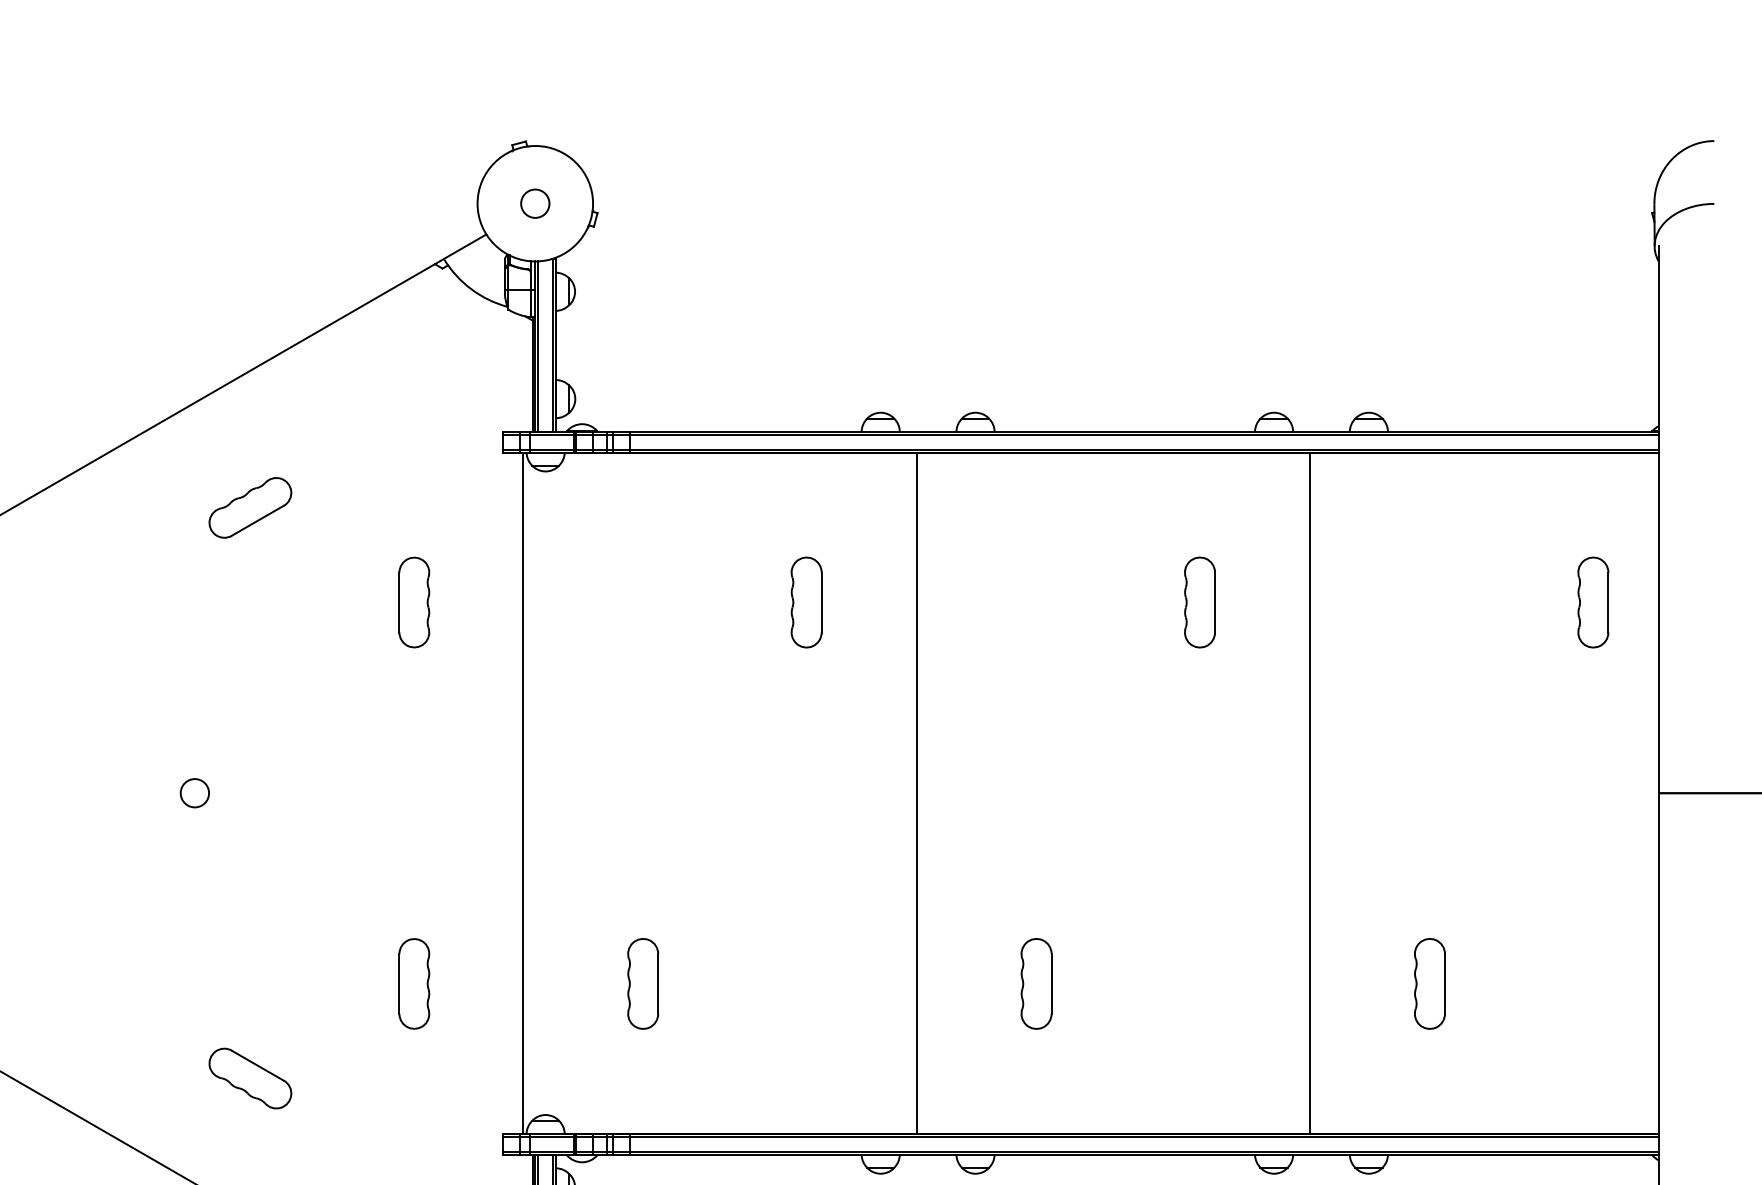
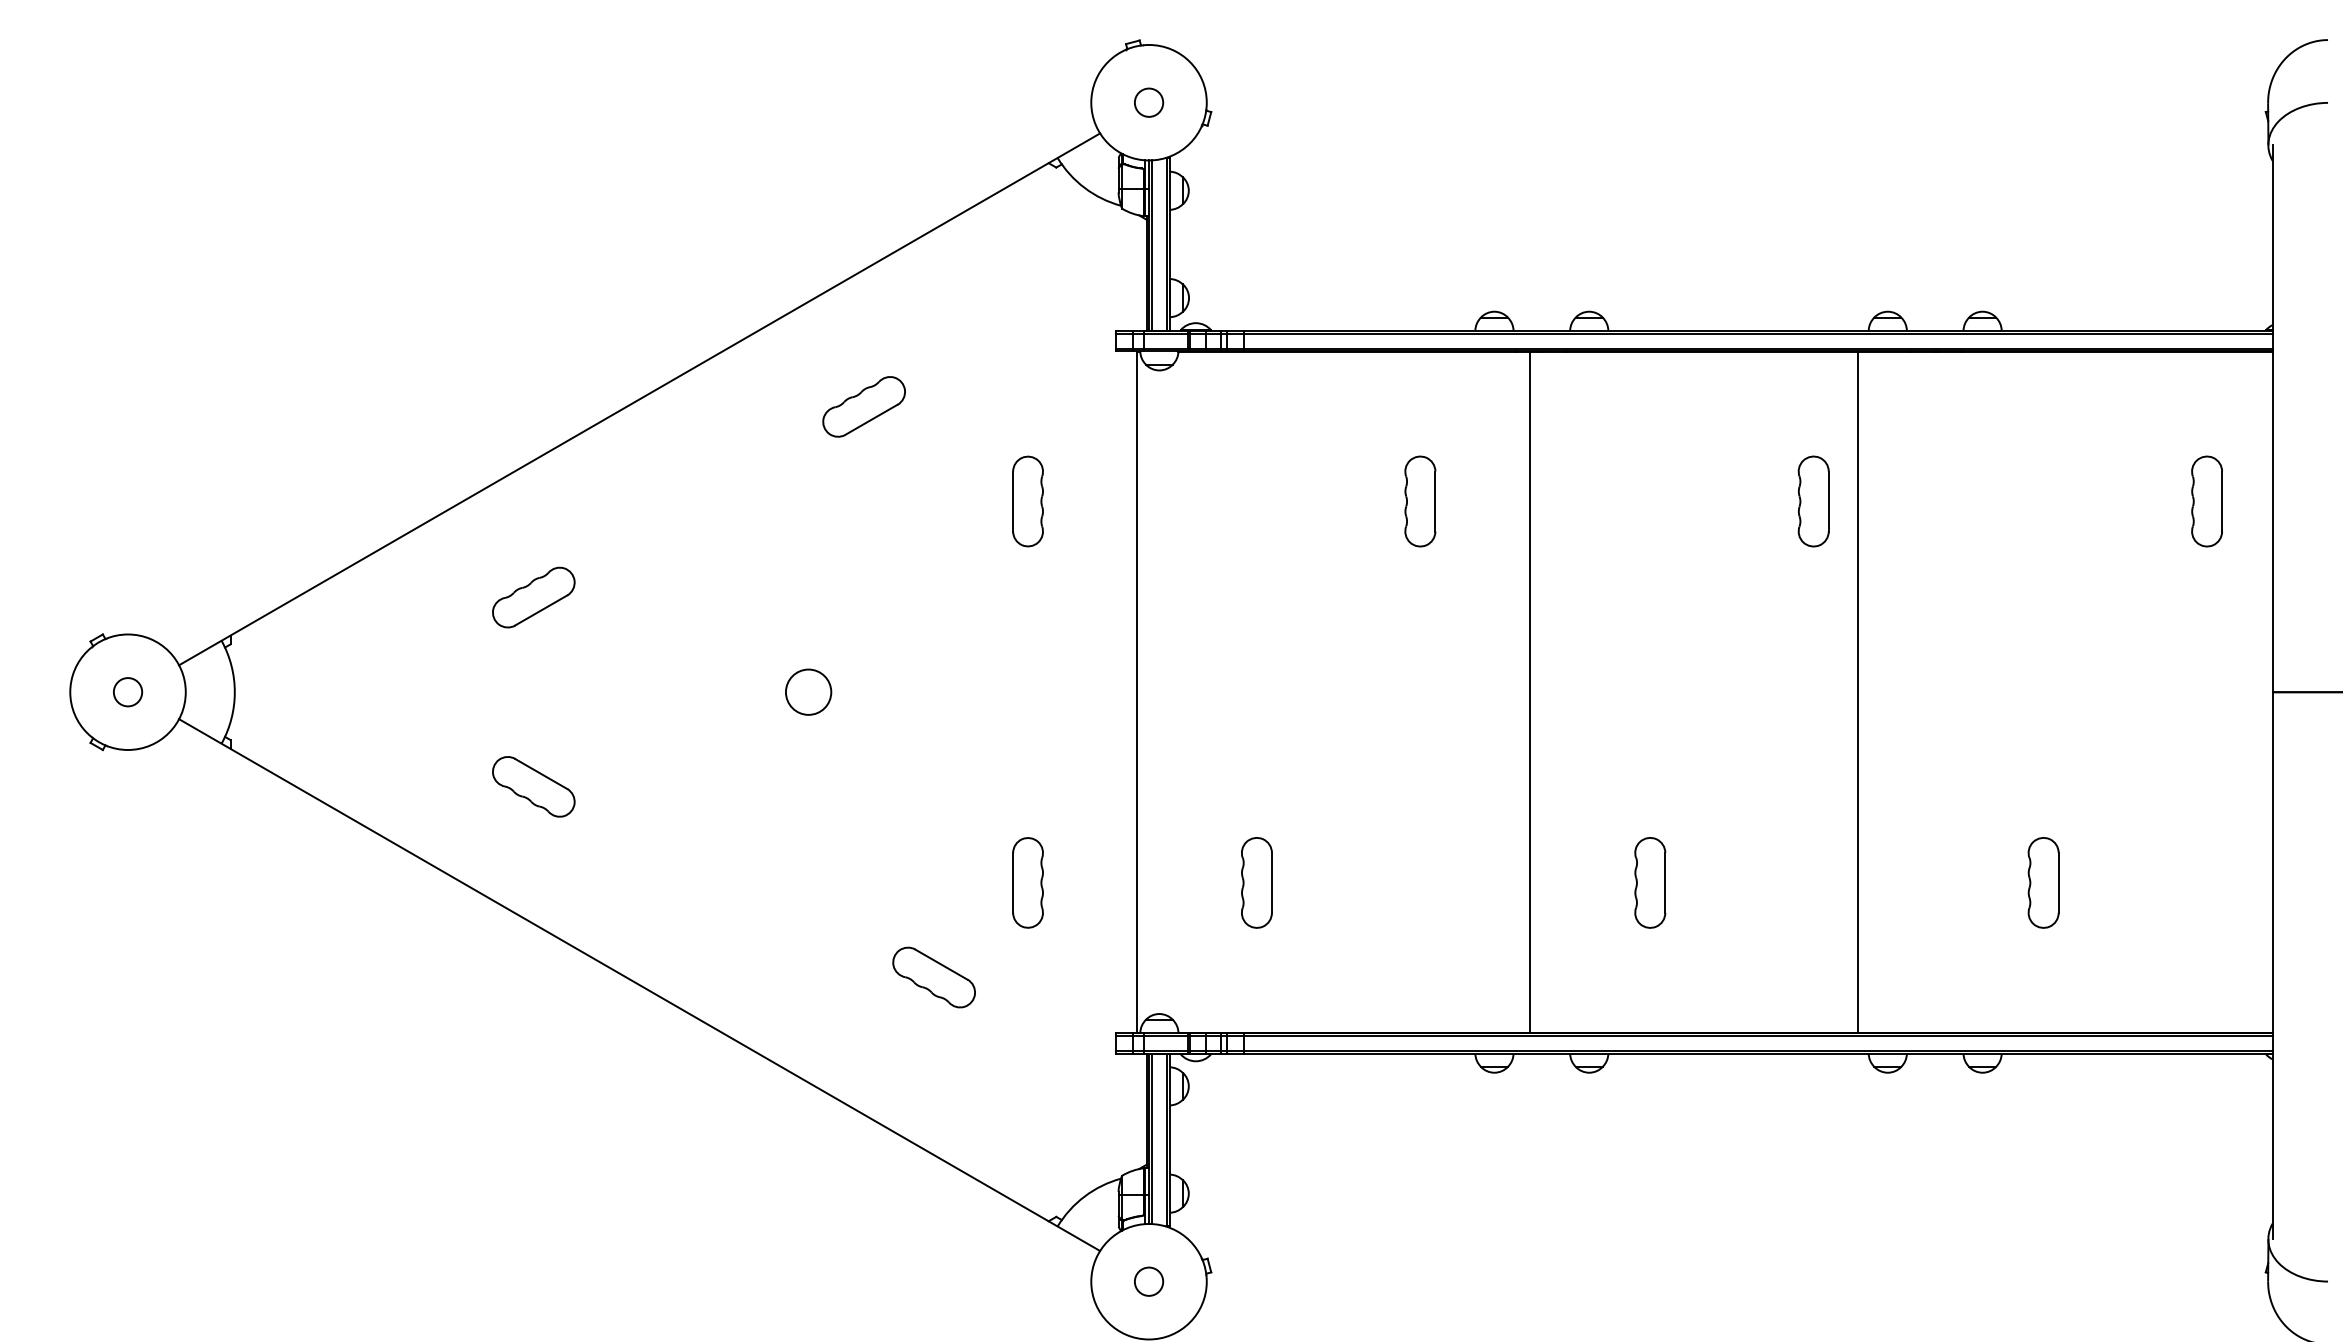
line: (1309, 792) -> (1857, 691), moved
circle: (194, 793) -> (808, 692), size x1.6
part: (249, 1078) -> (933, 977), moved

